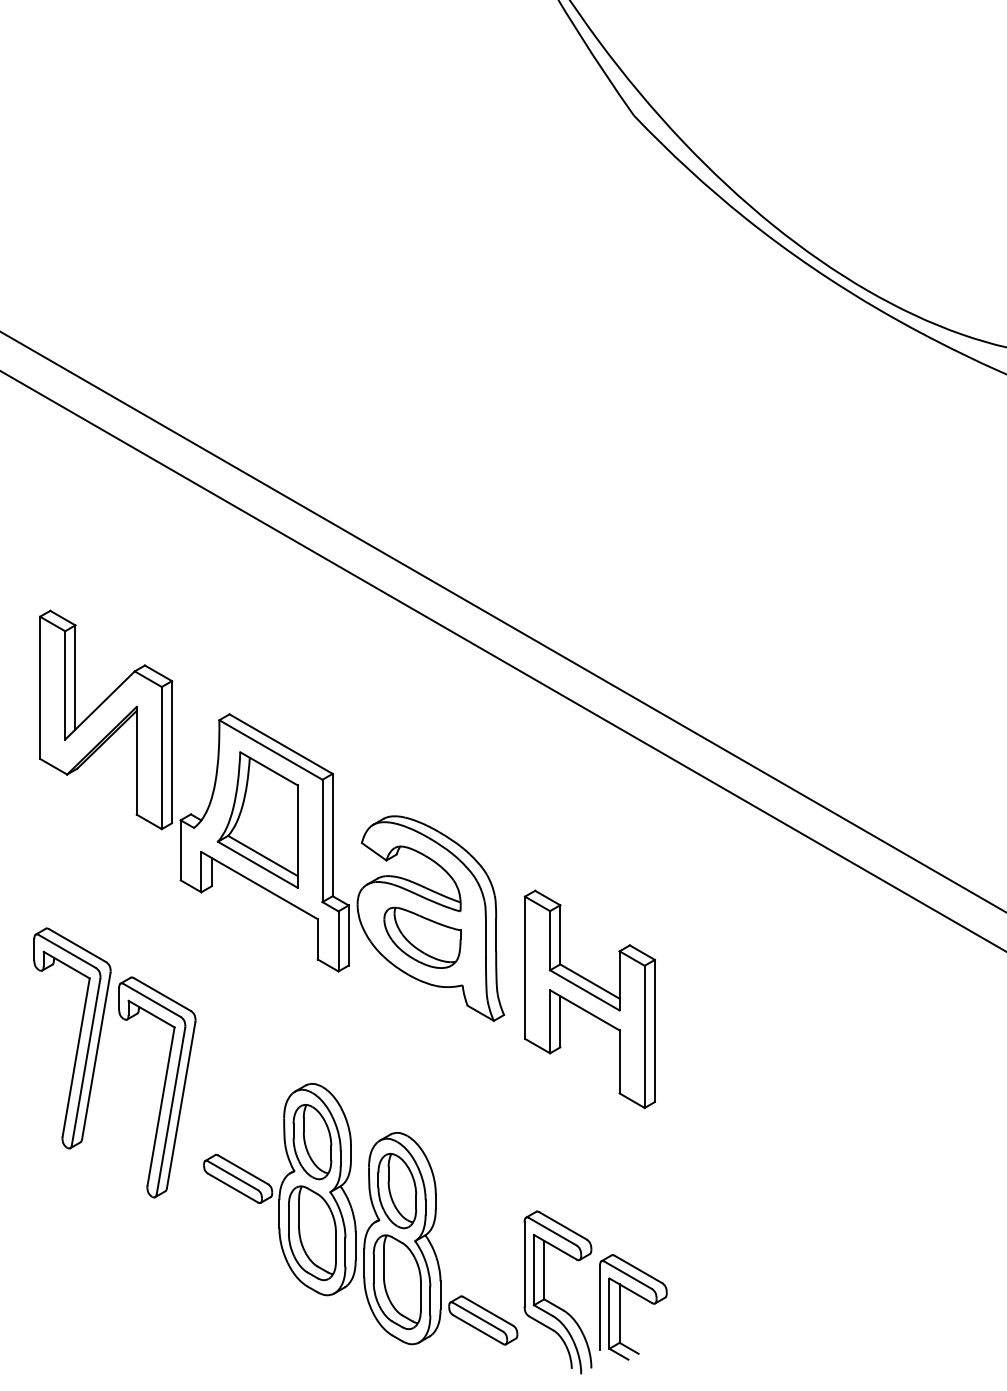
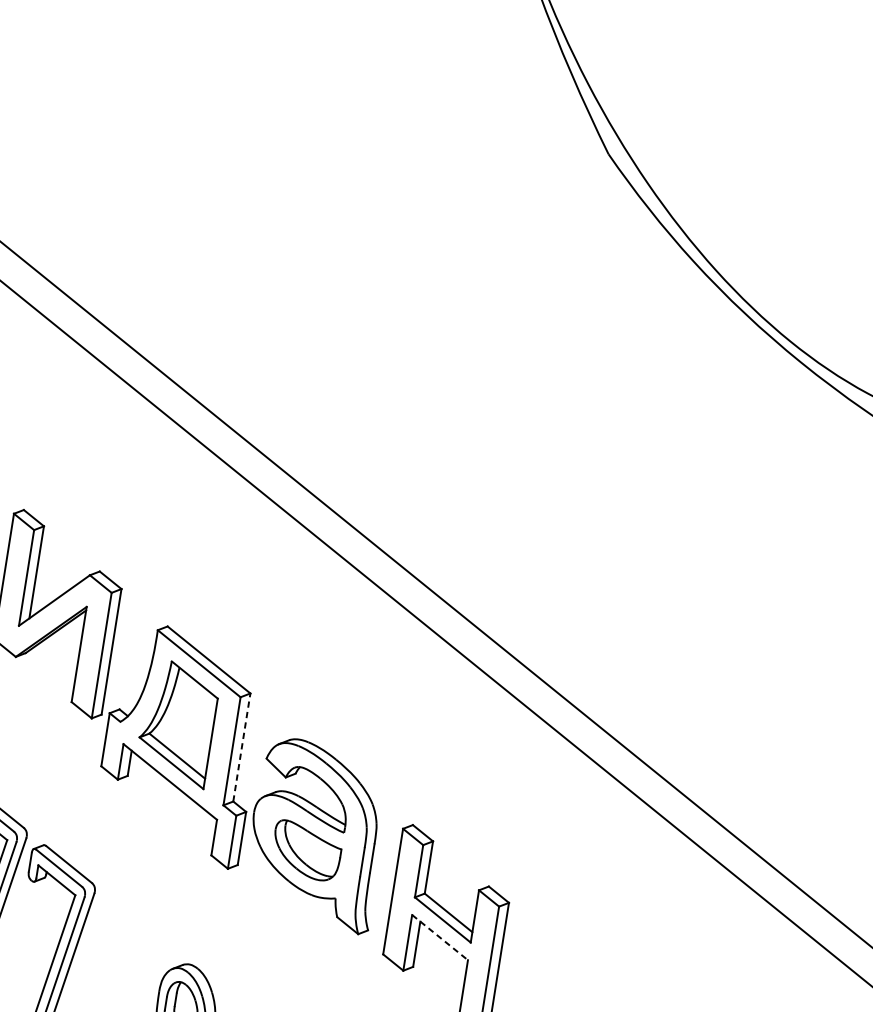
line: (332, 834) -> (241, 746), solid -> dashed
line: (585, 1010) -> (440, 937), solid -> dashed

